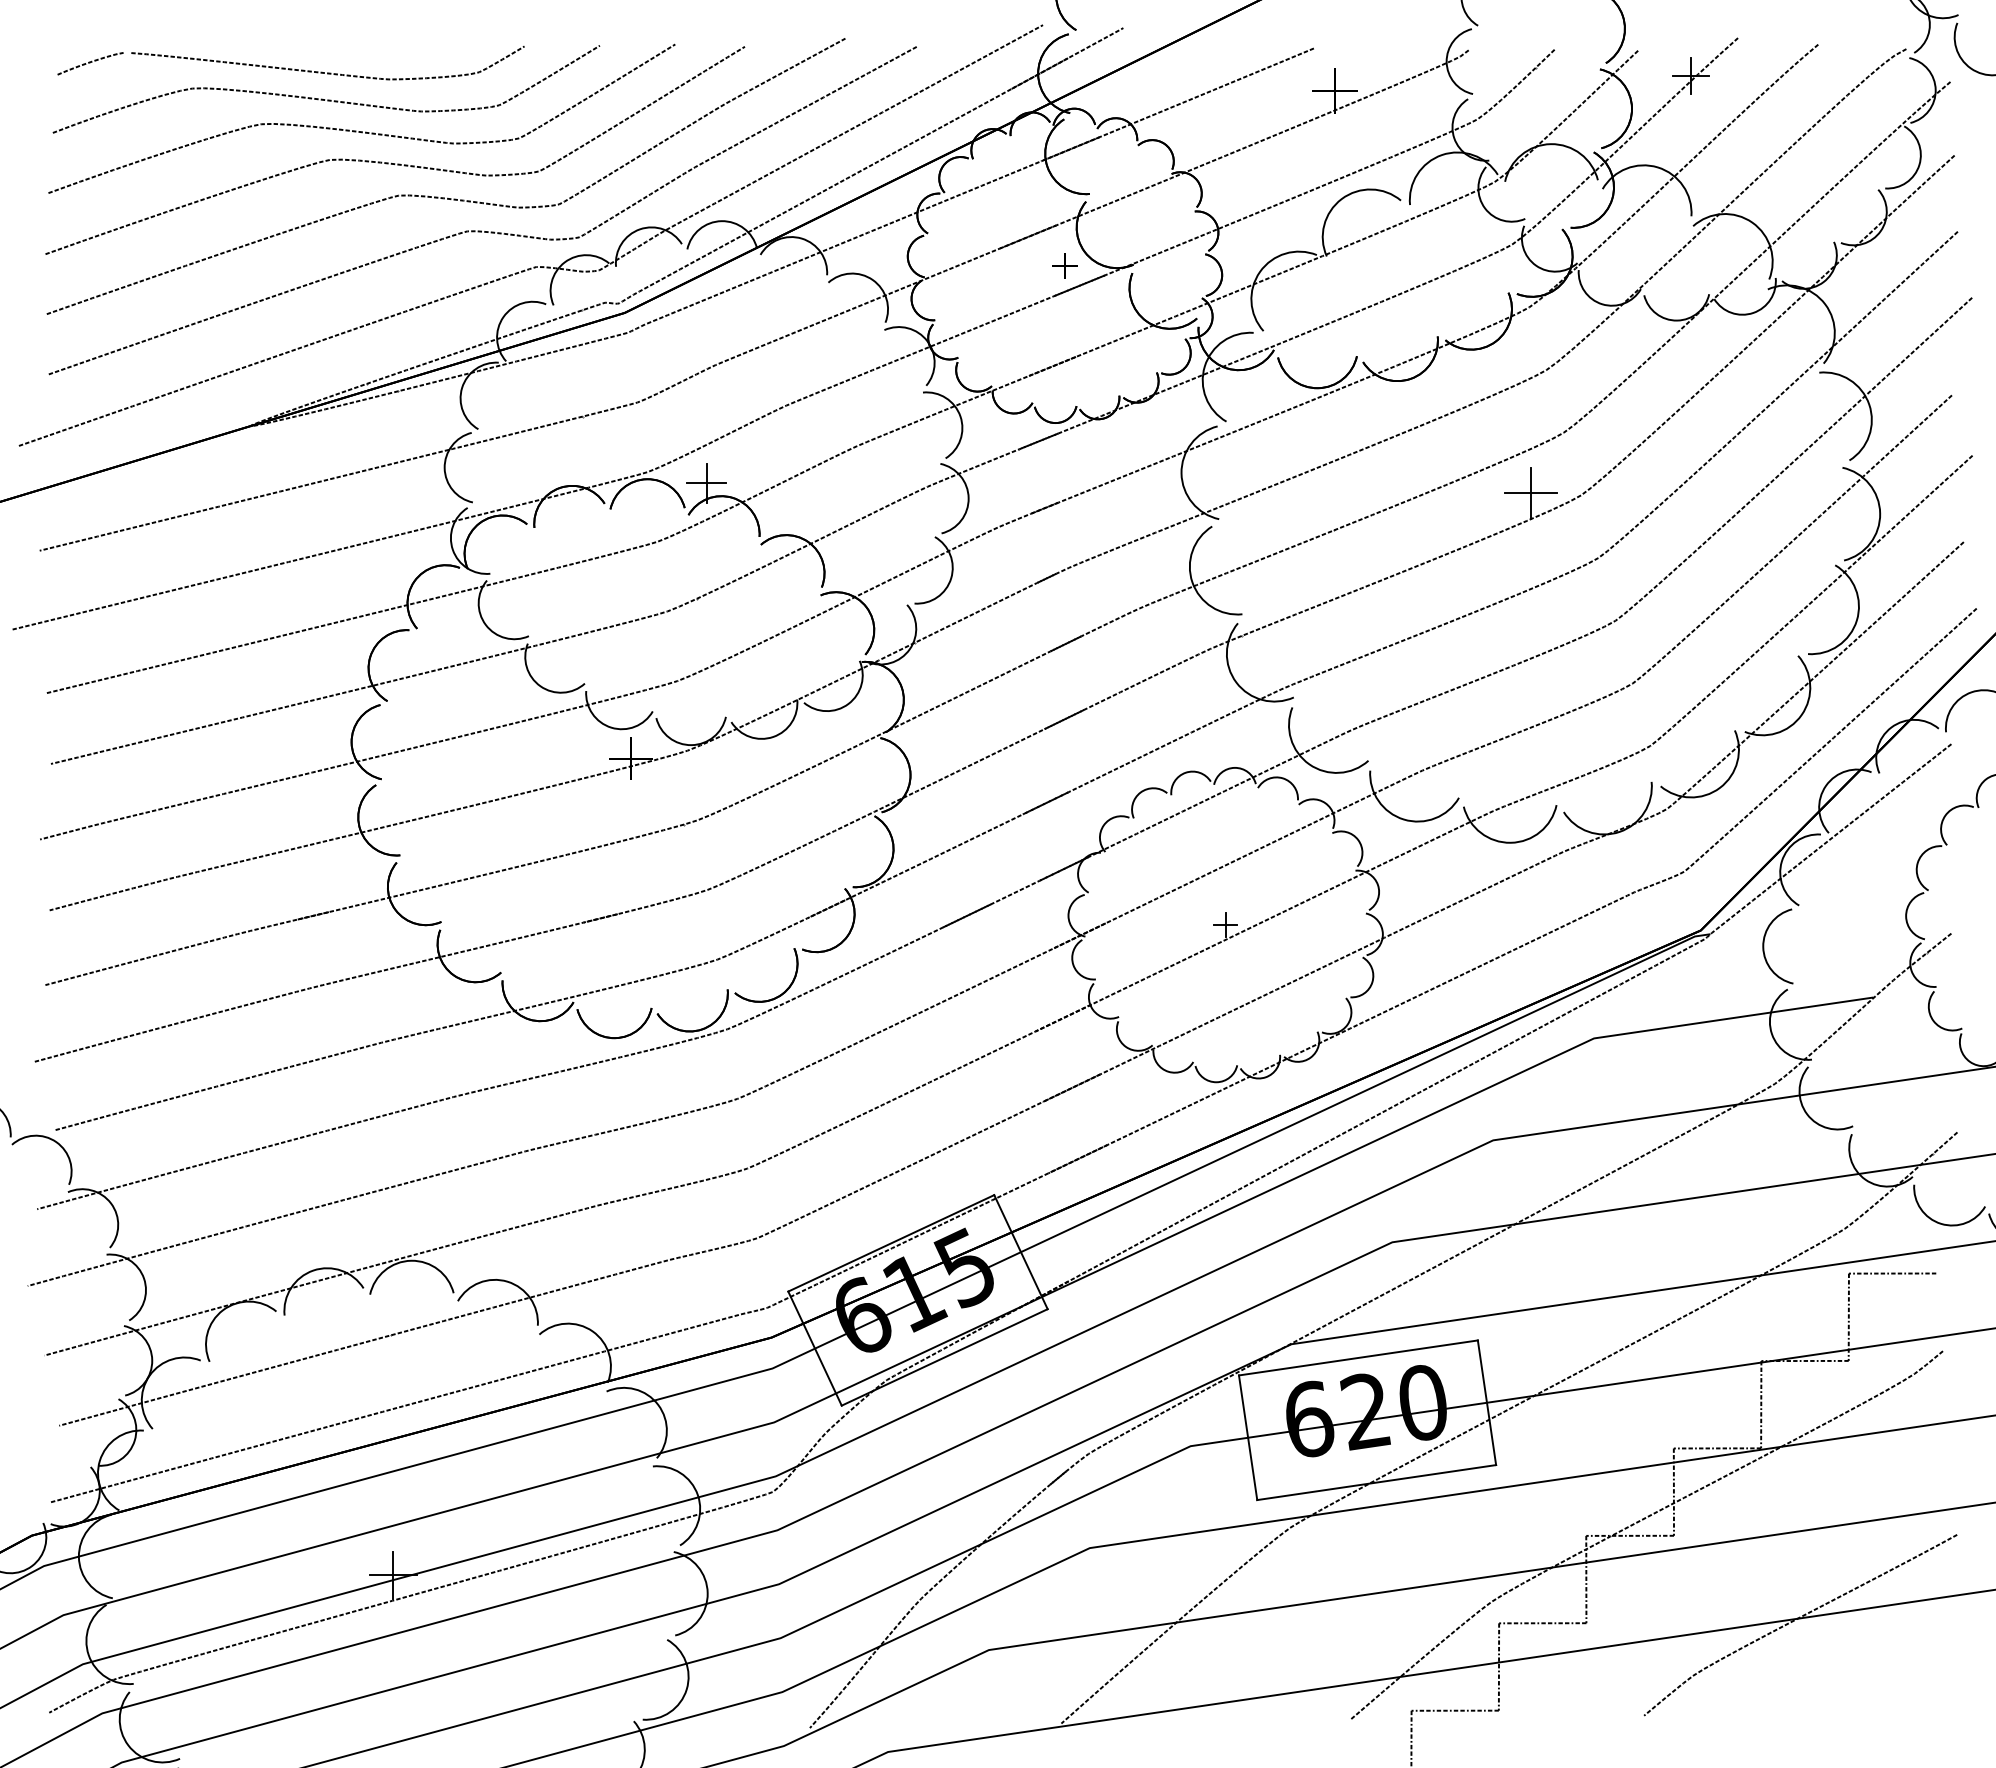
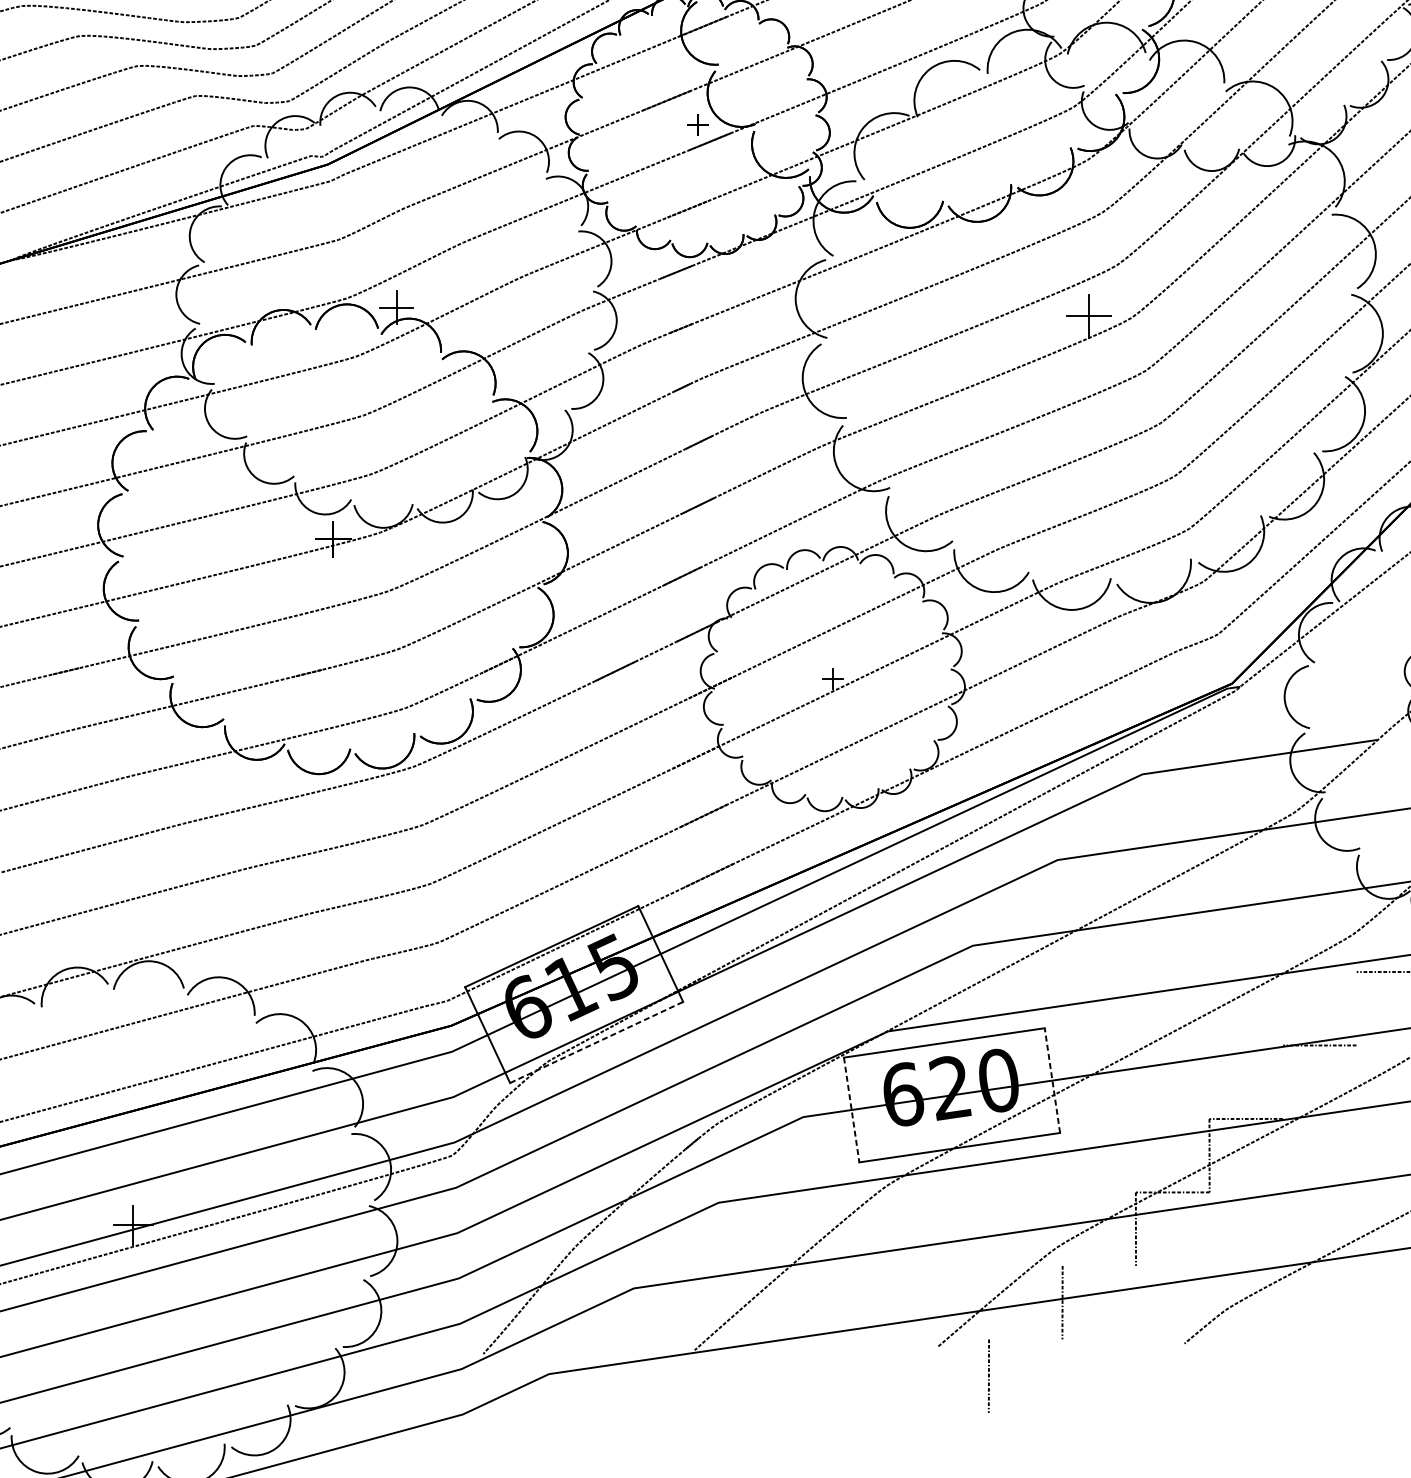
line: (1848, 1316) -> (1356, 1008), removed
line: (944, 1357) -> (596, 1042), solid -> dashed
line: (1486, 1402) -> (1052, 1080), solid -> dashed
line: (1761, 1404) -> (1283, 1082), removed
line: (1248, 1437) -> (851, 1109), solid -> dashed
line: (1542, 1623) -> (1099, 1266), removed
line: (1454, 1710) -> (1025, 1339), removed

